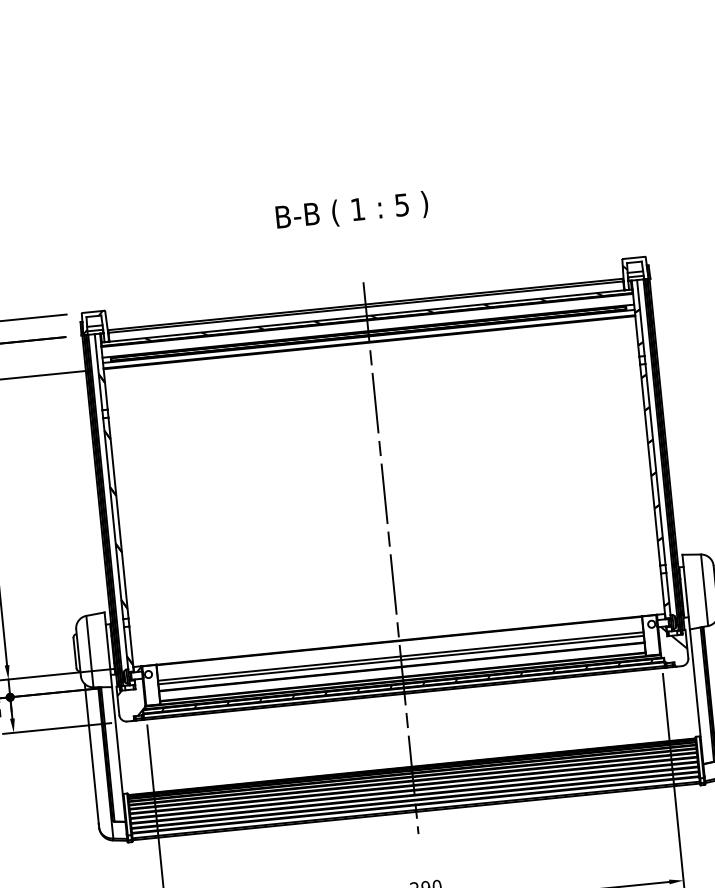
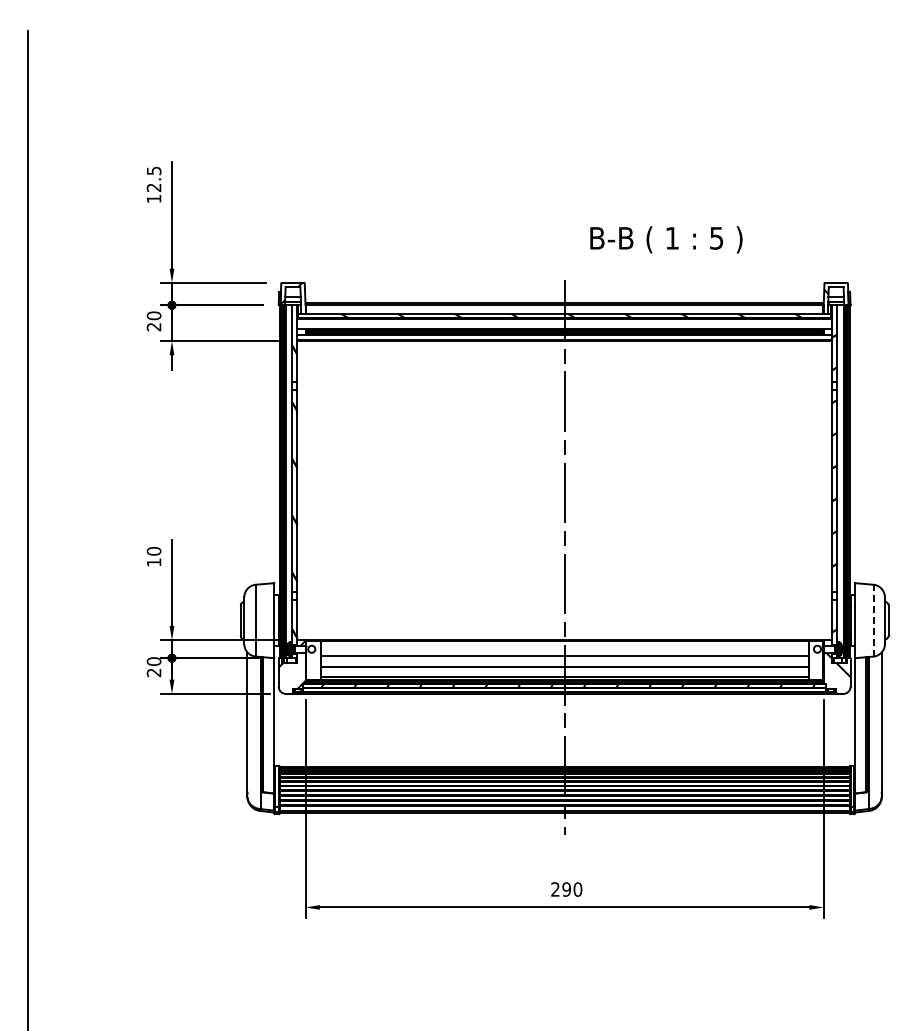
text: (352, 211) -> (666, 239), moved
line: (704, 590) -> (873, 620), solid -> dashed
line: (400, 659) -> (564, 659), removed

